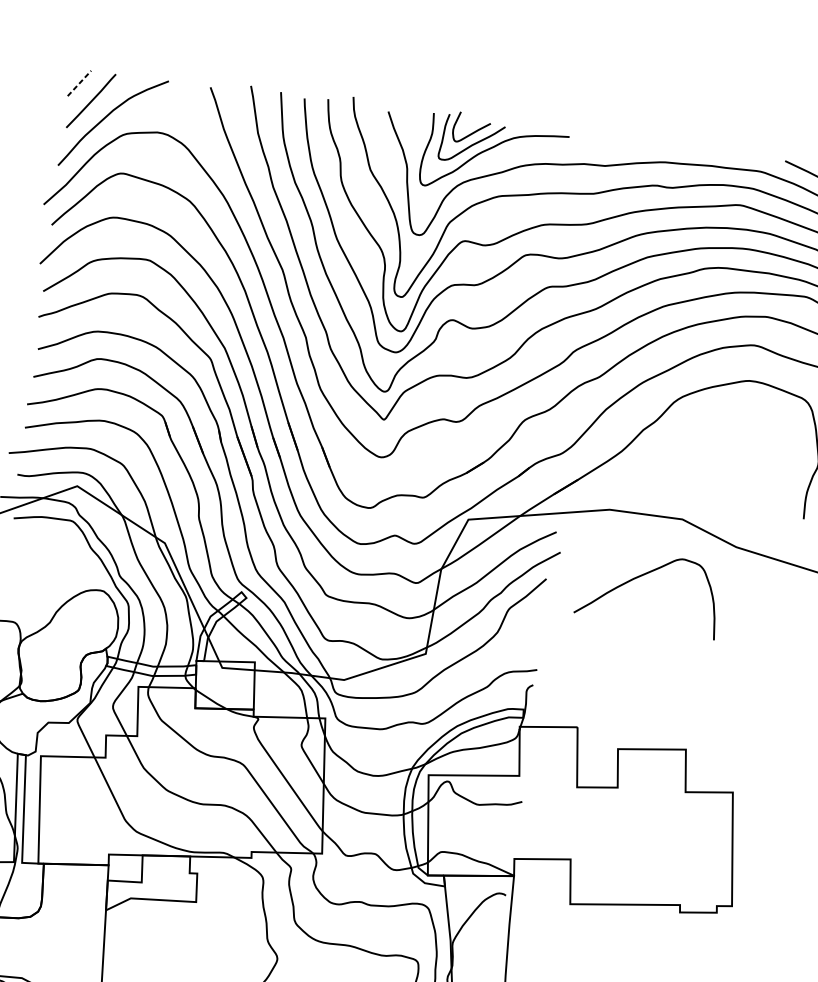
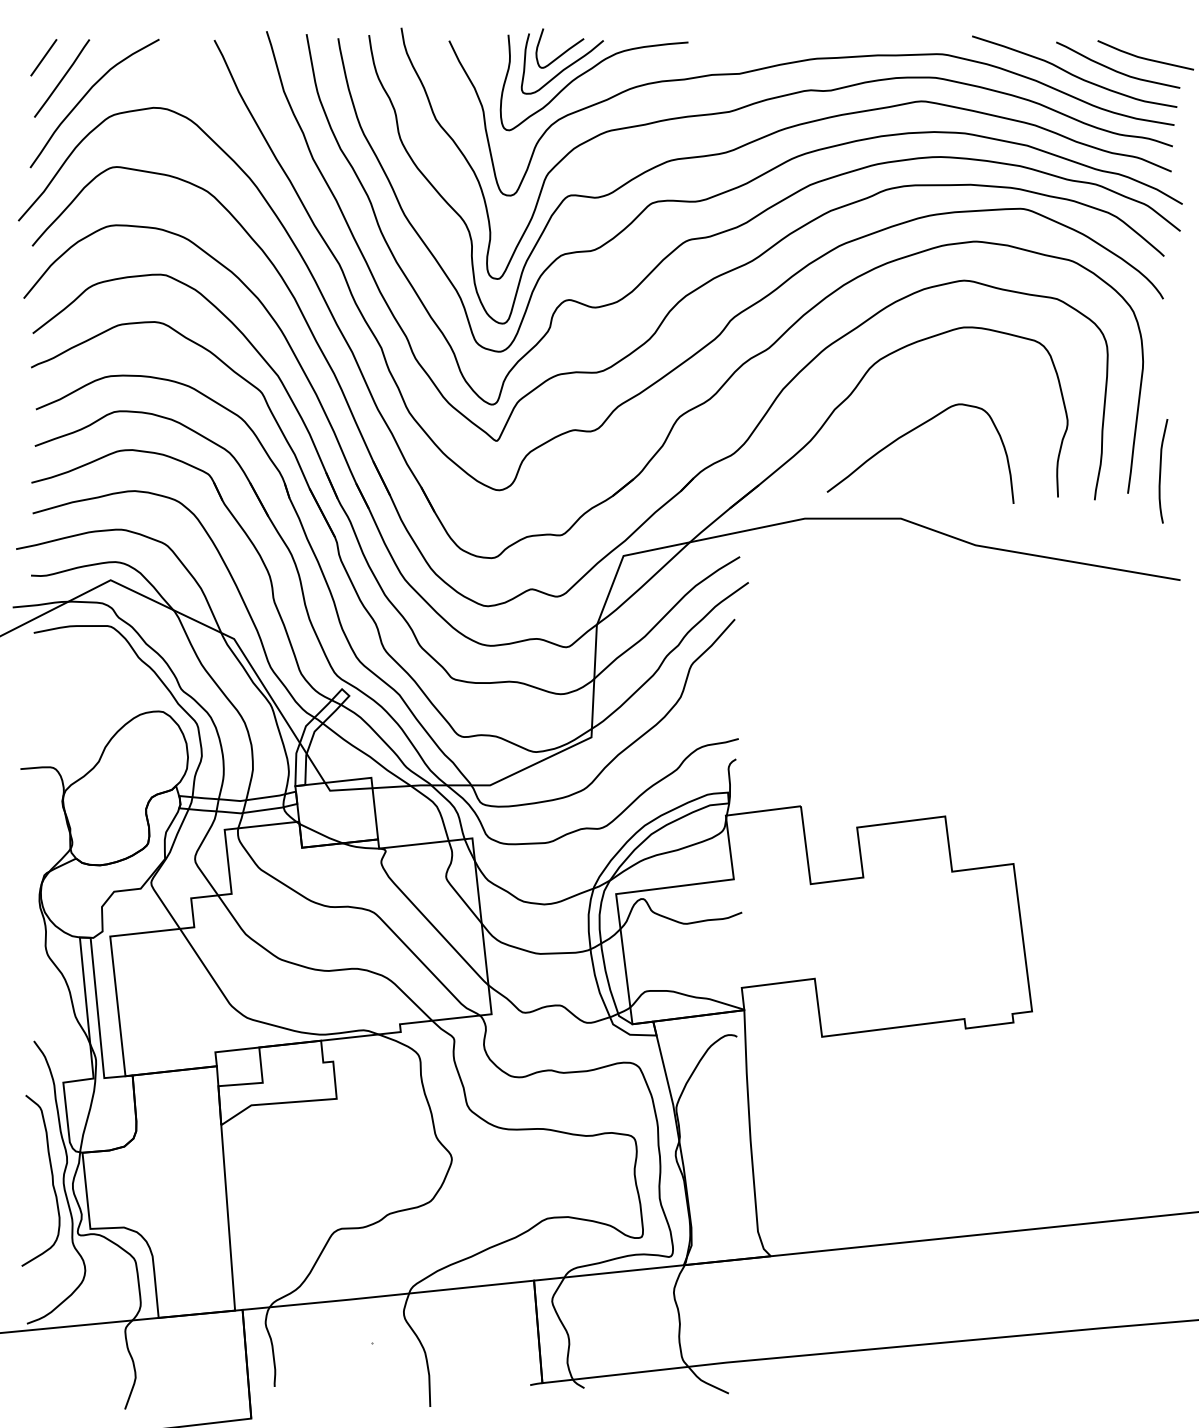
line: (79, 83) -> (43, 57), dashed -> solid
curve: (640, 576) -> (907, 434), moved

